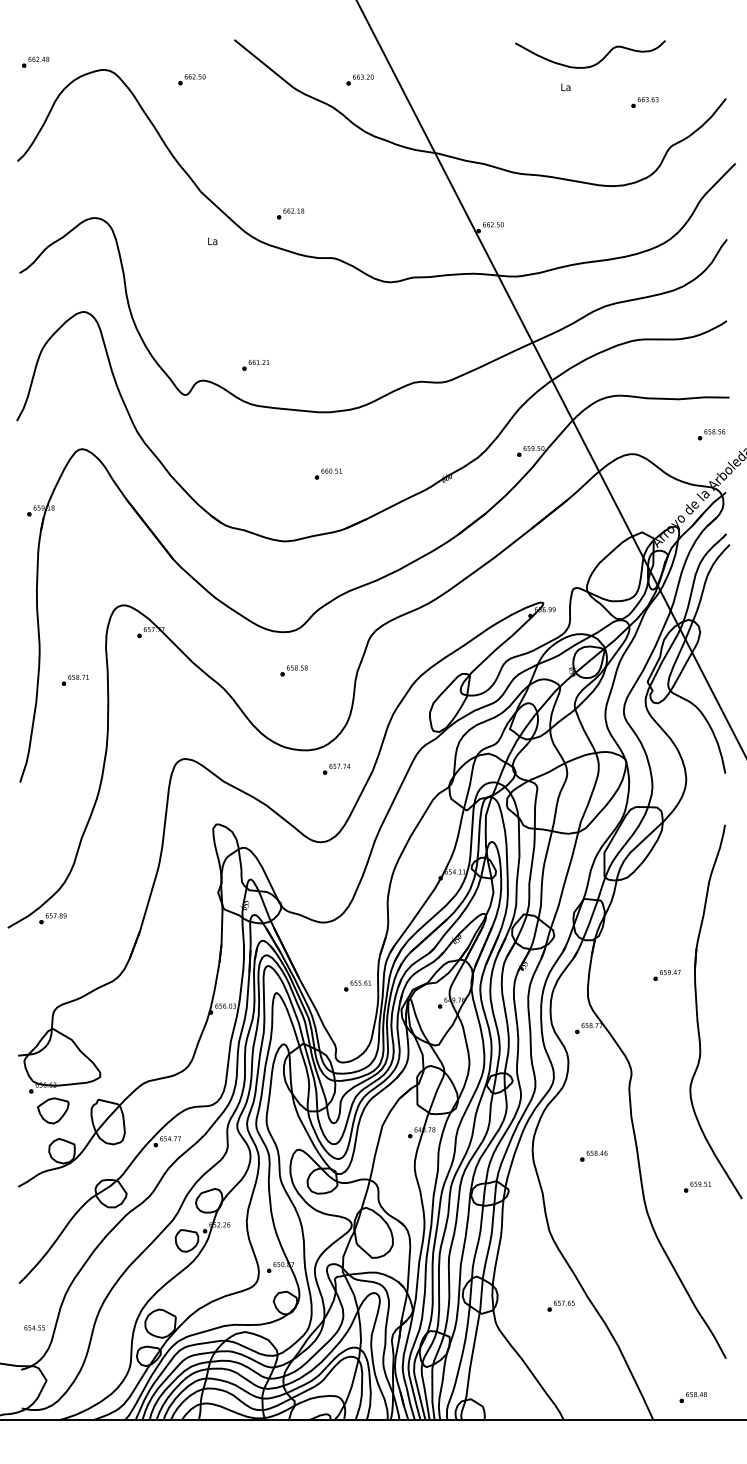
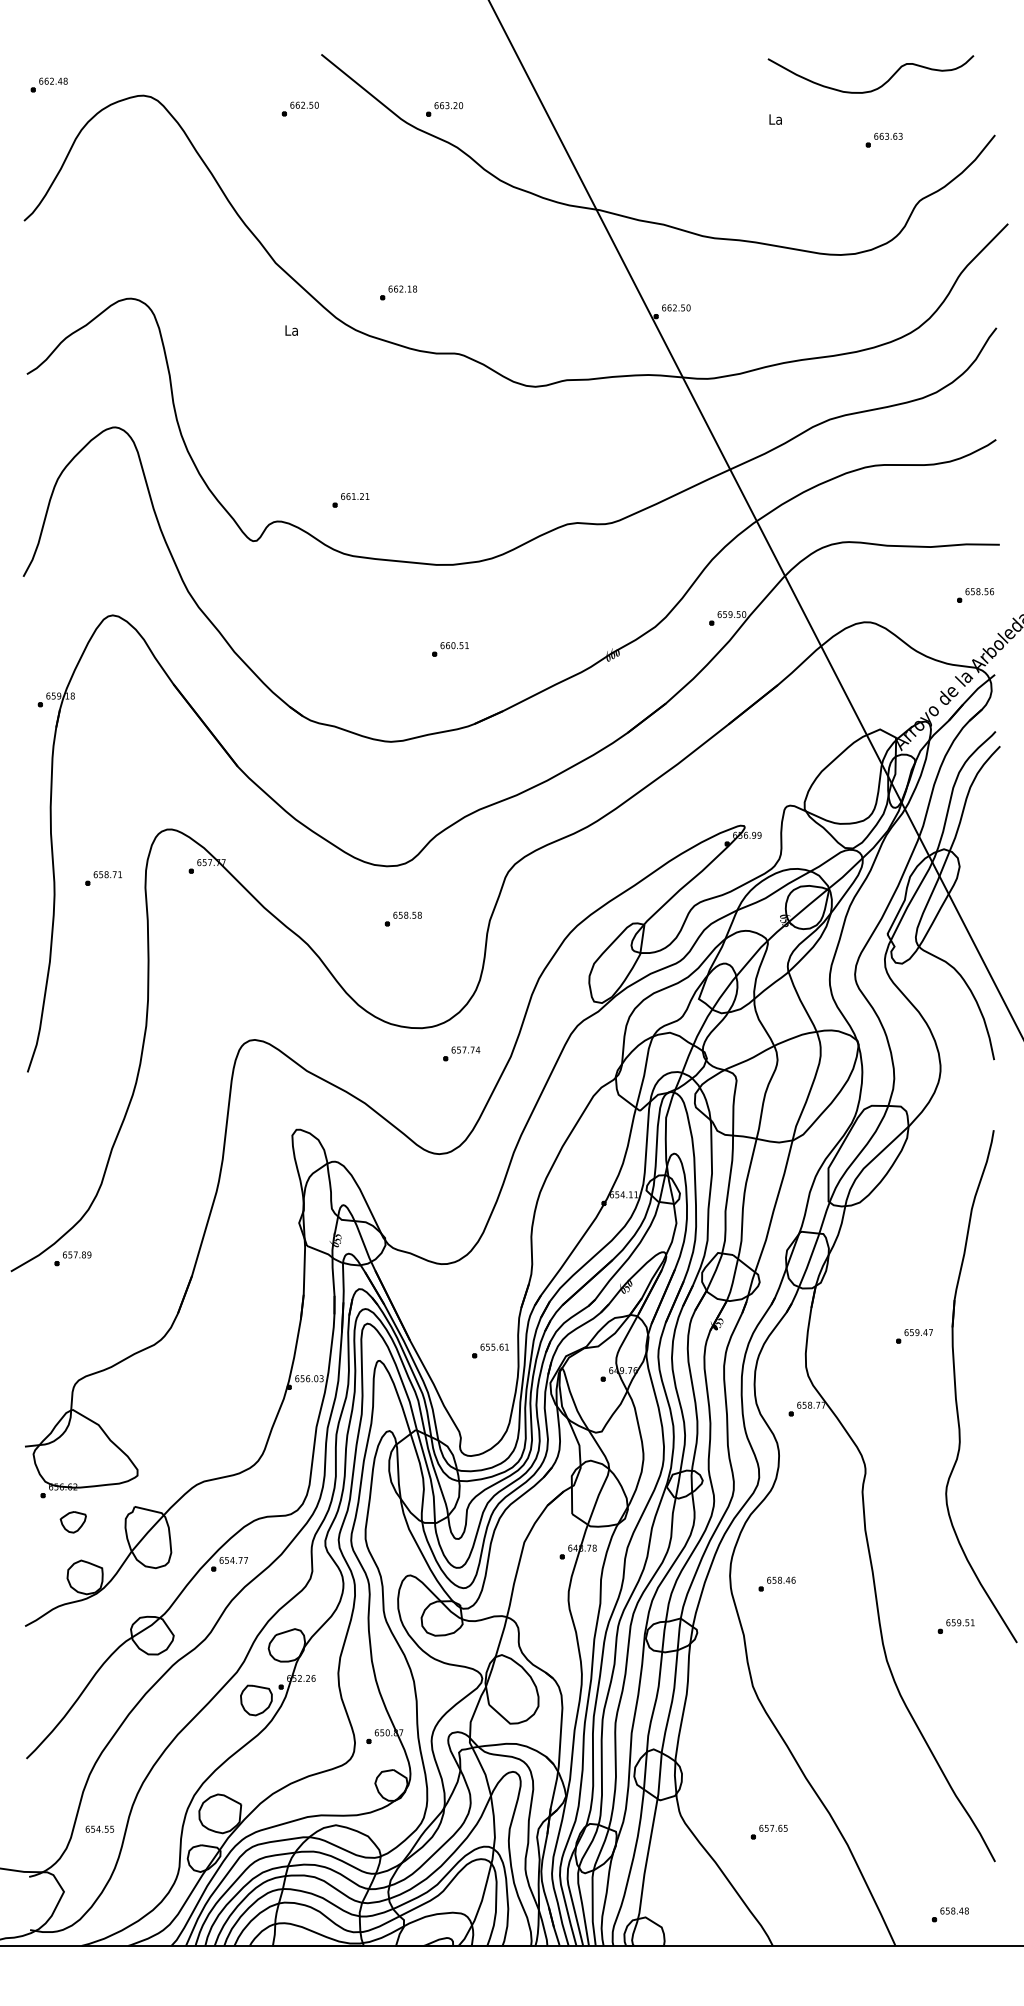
curve: (595, 63) -> (877, 86), moved
part: (191, 79) -> (299, 108), moved
part: (359, 79) -> (443, 108), moved
part: (74, 679) -> (102, 877), moved
part: (53, 1110) -> (73, 1521), size x0.6
part: (593, 1155) -> (776, 1583), moved
part: (560, 1305) -> (768, 1831), moved
text: (34, 1327) -> (99, 1828), moved

